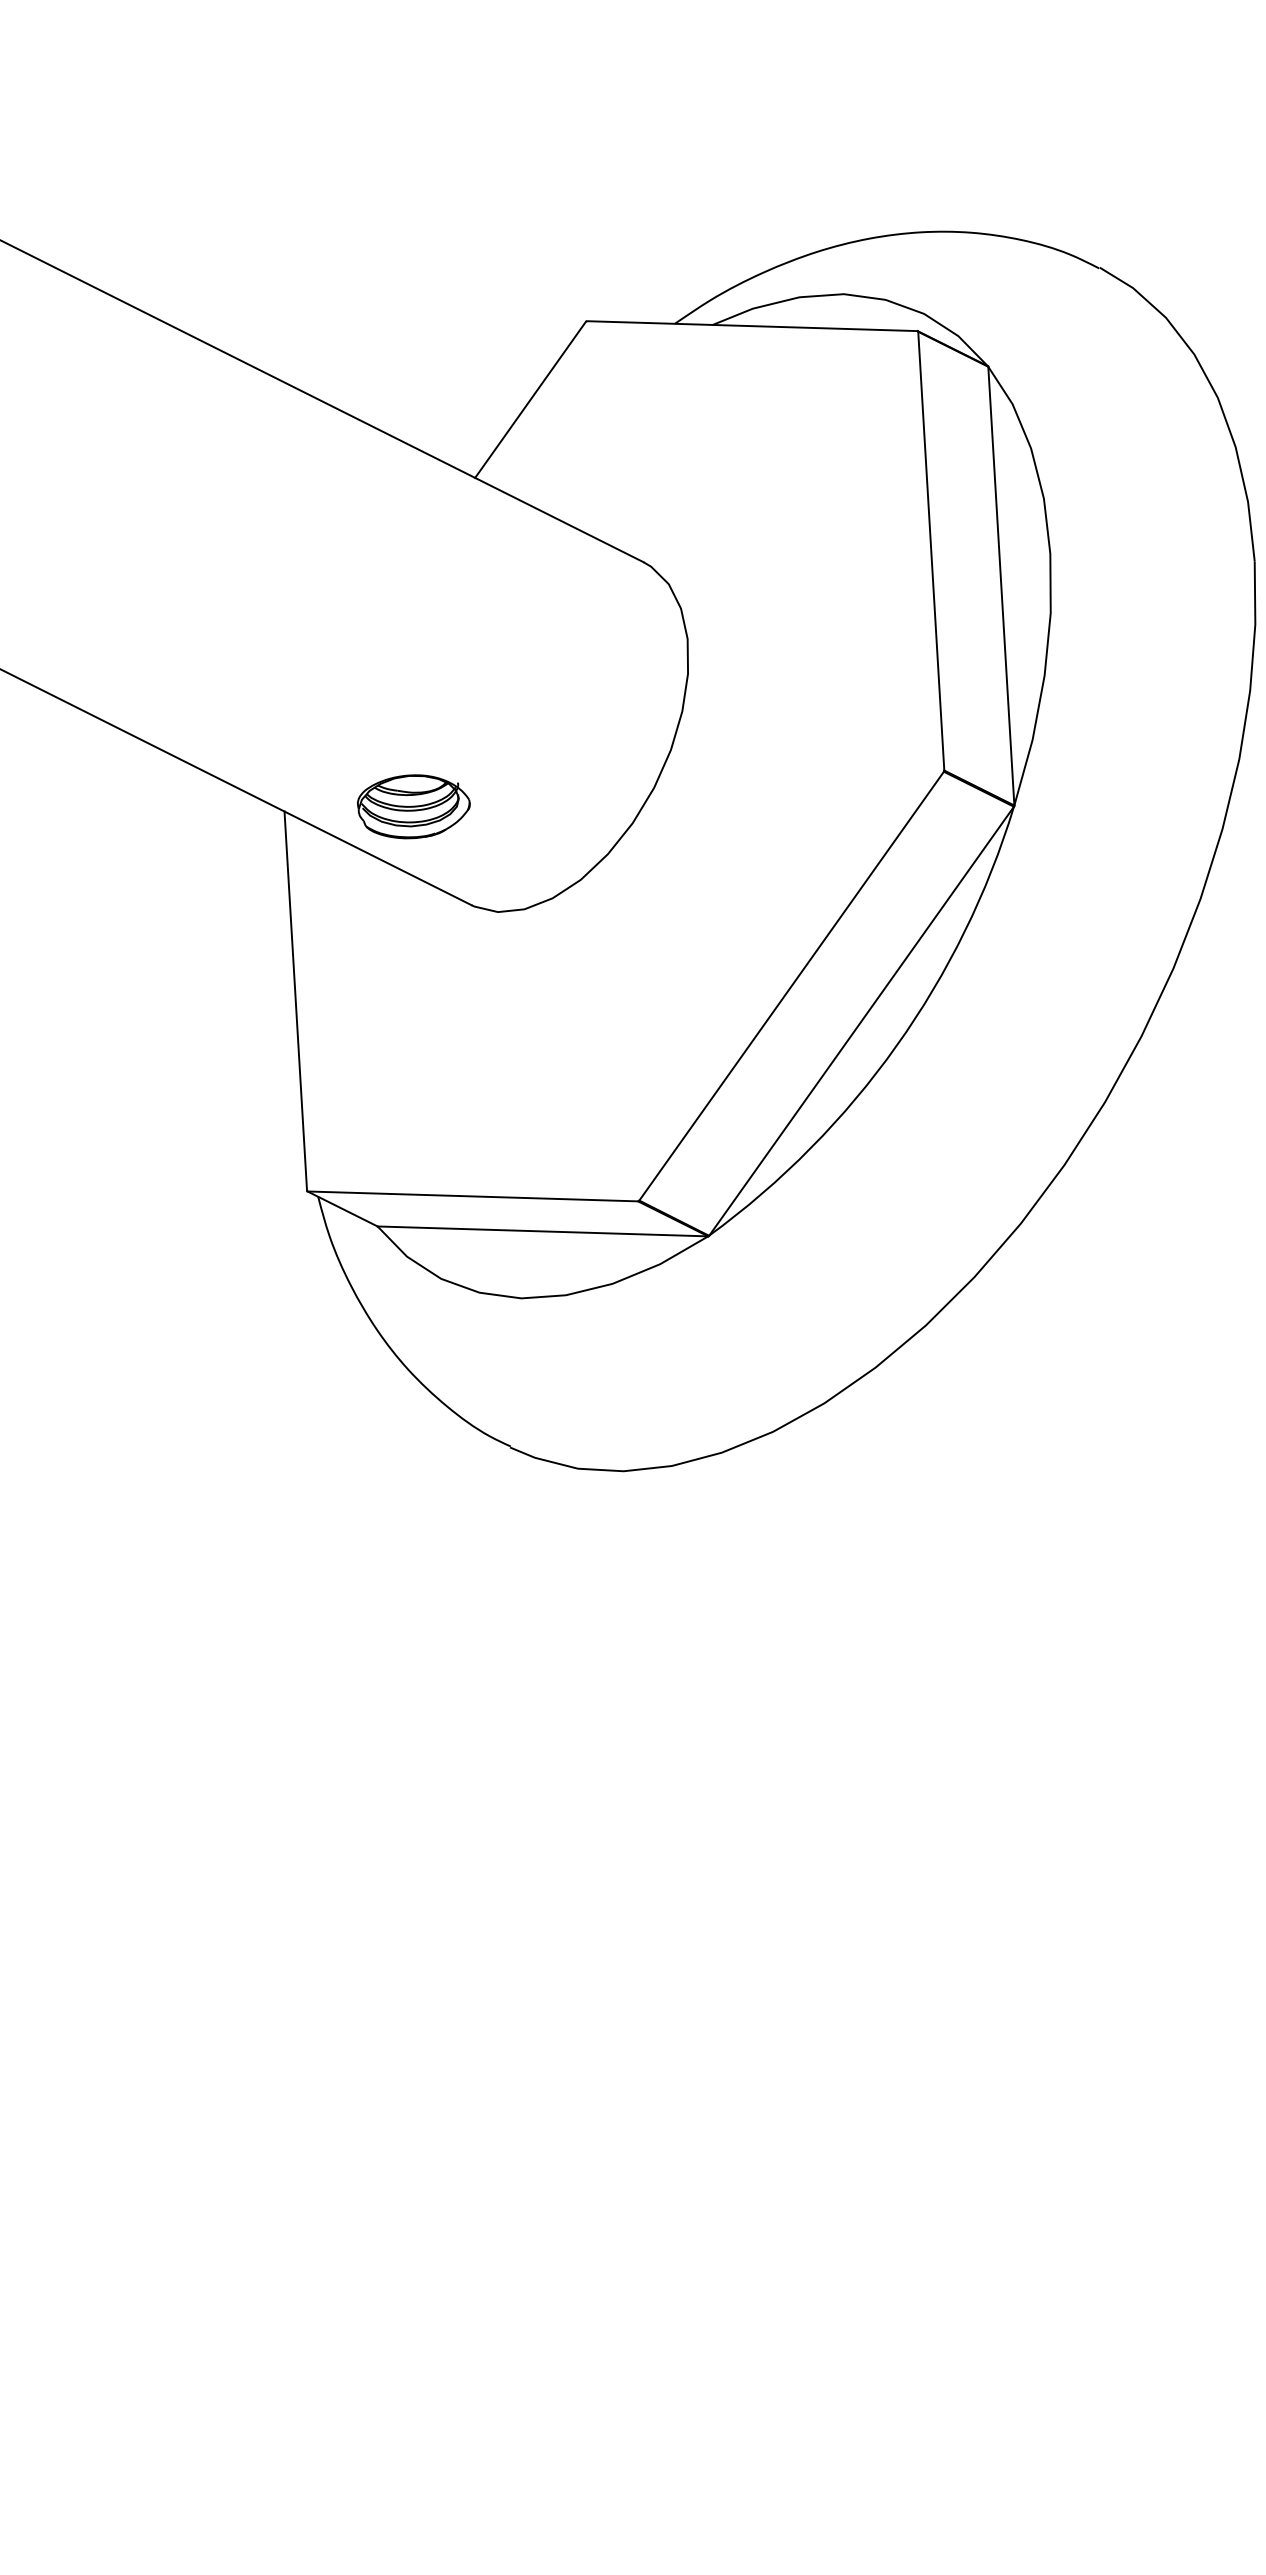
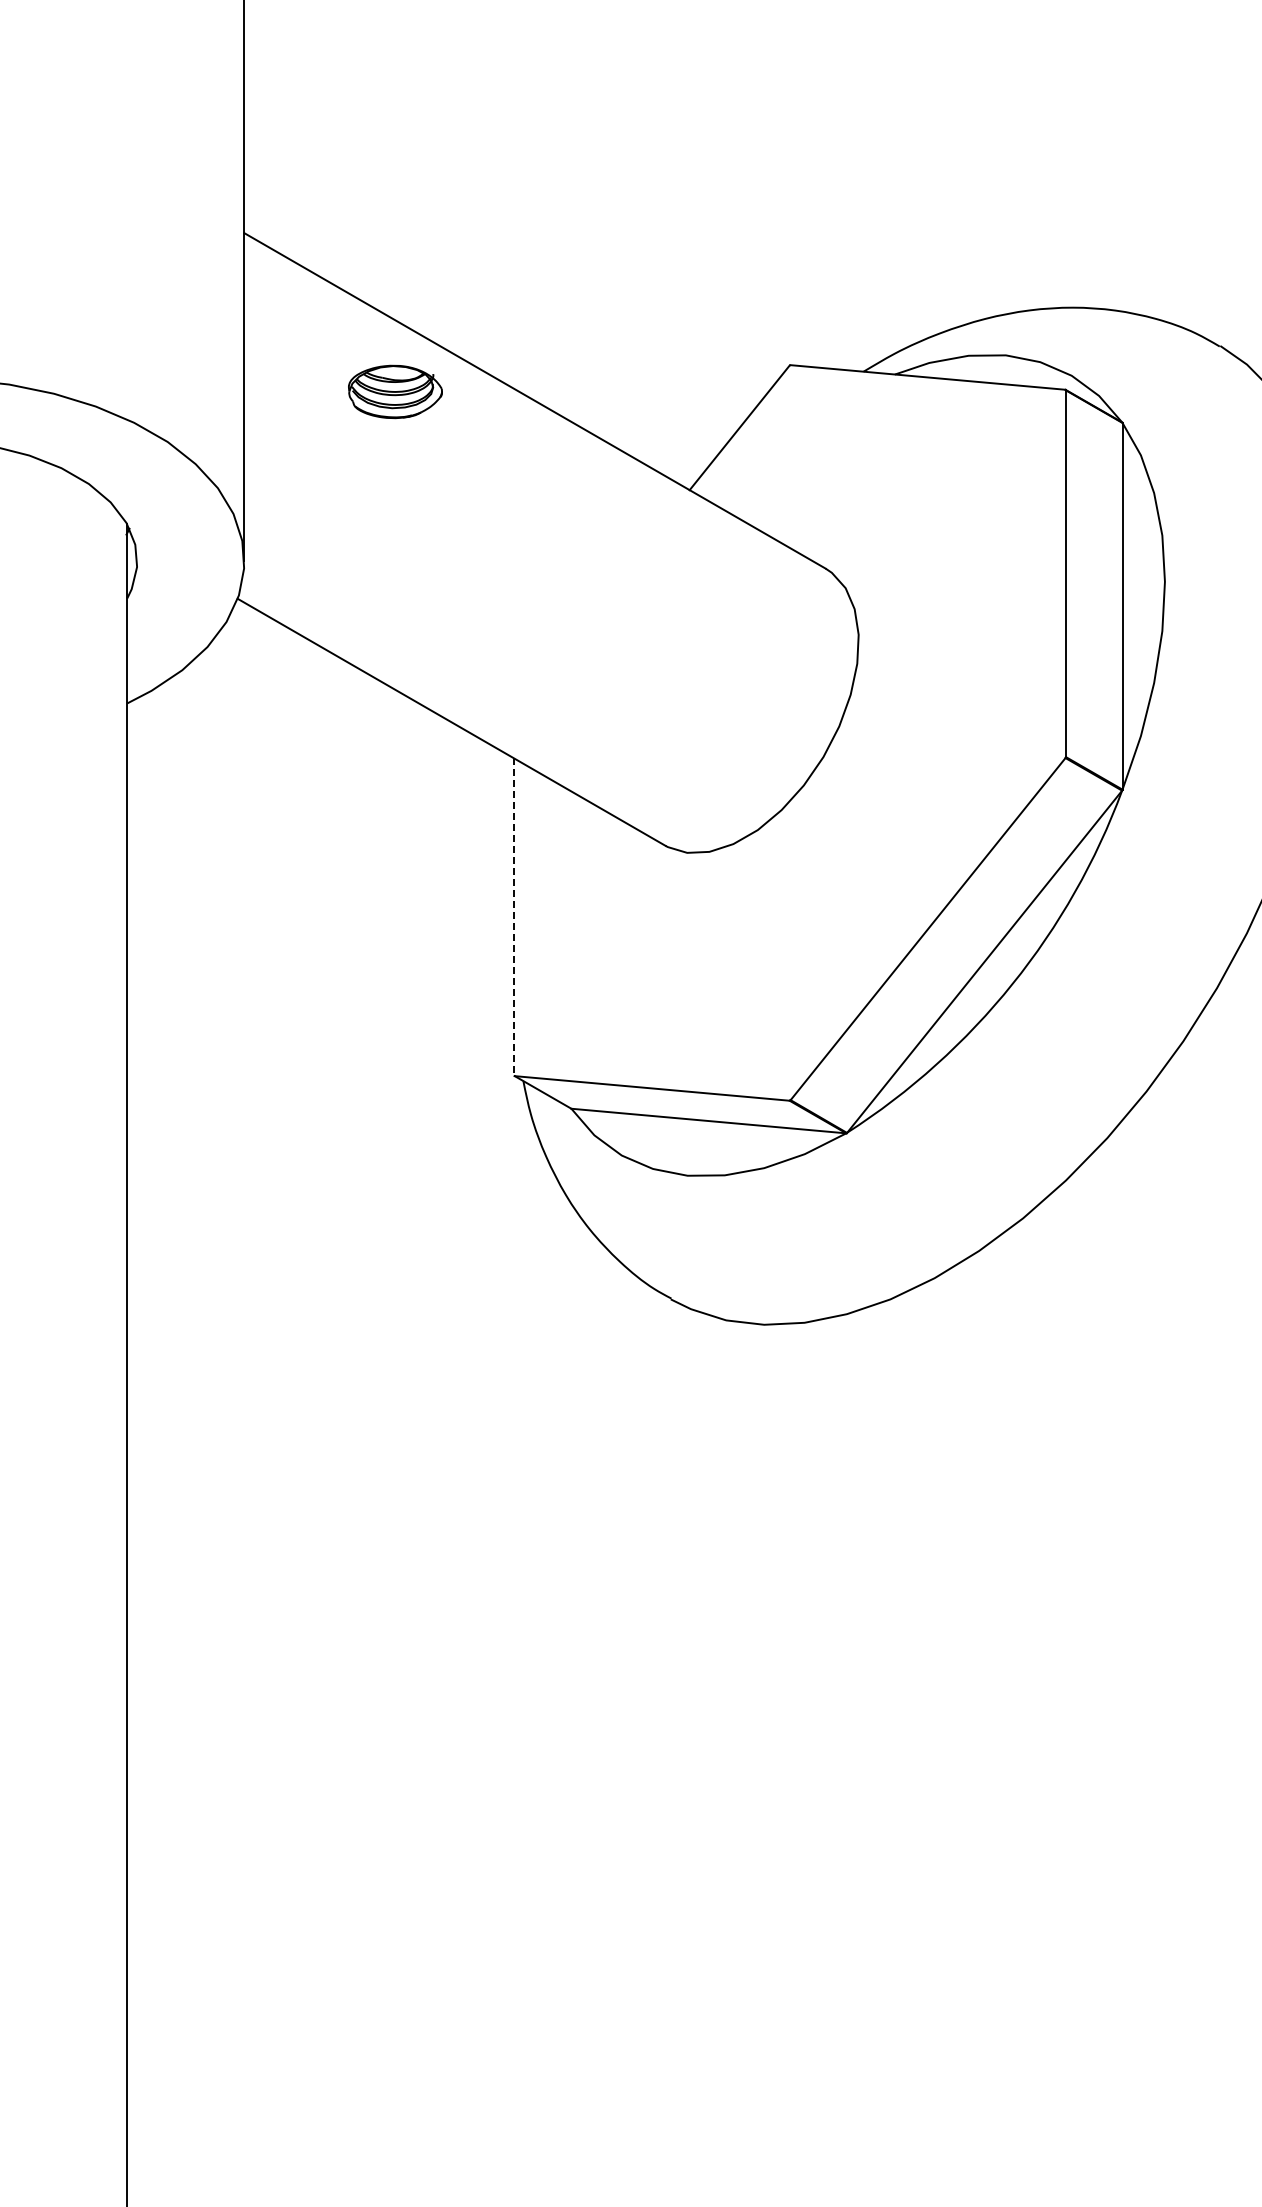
part: (413, 806) -> (395, 391), moved
line: (295, 1001) -> (514, 917), solid -> dashed

